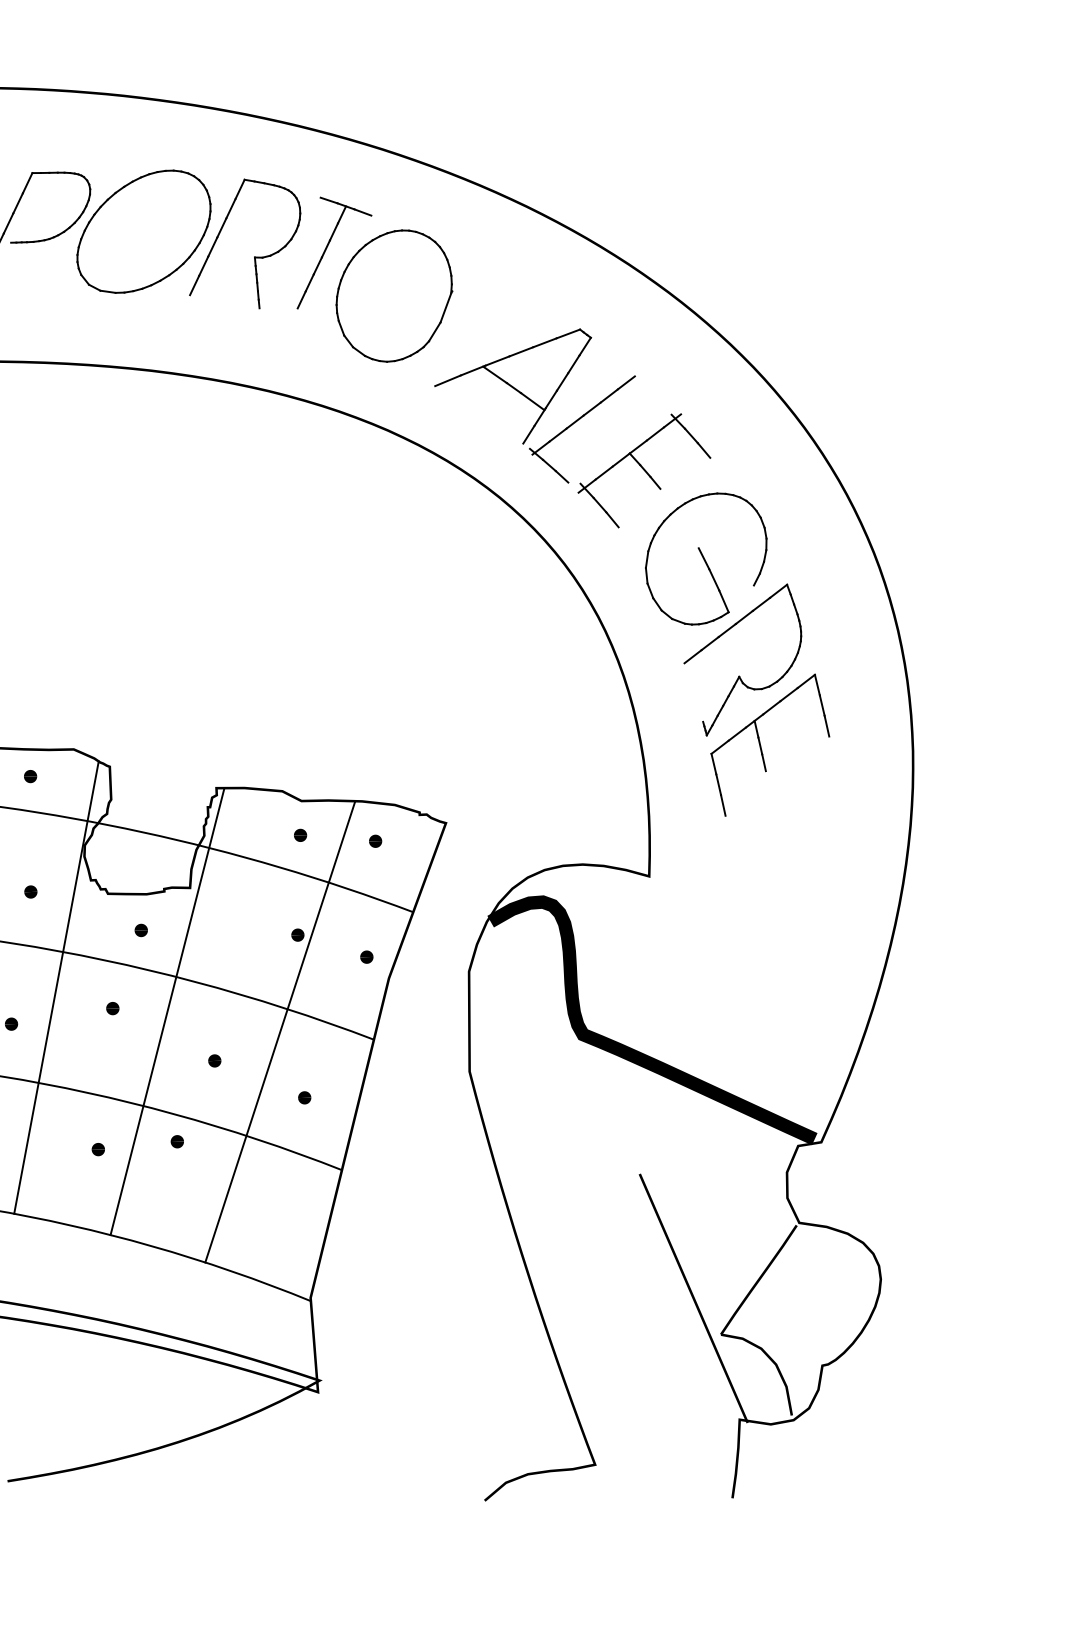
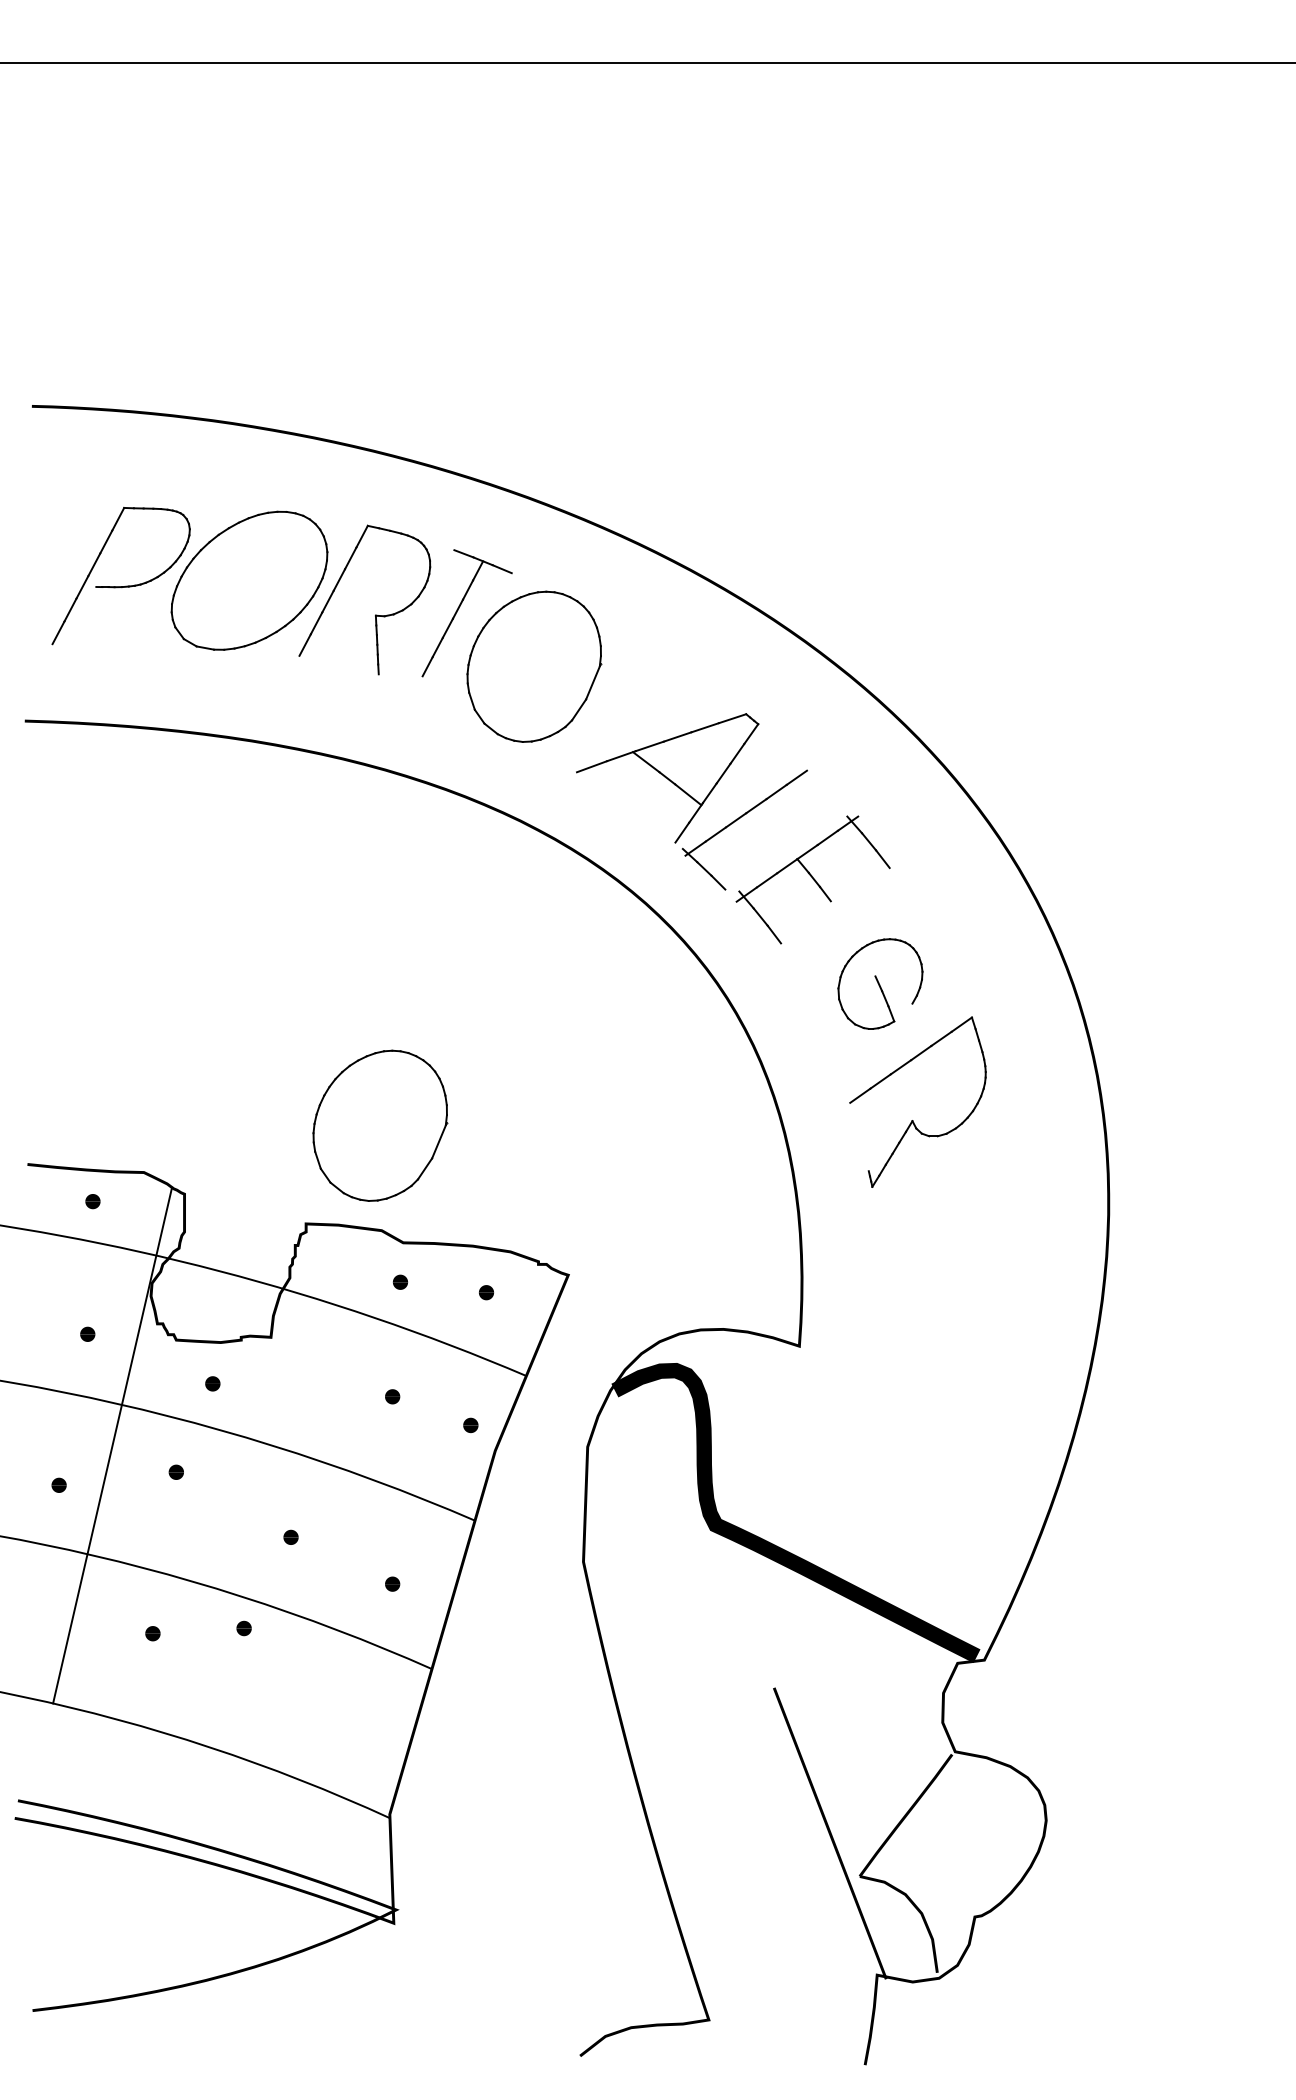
part: (706, 558) -> (880, 983), size x0.6
part: (277, 700) -> (380, 1125), added
part: (761, 745) -> (934, 1201), removed
line: (167, 1011) -> (238, 1478), removed
line: (280, 1031) -> (367, 1506), removed

